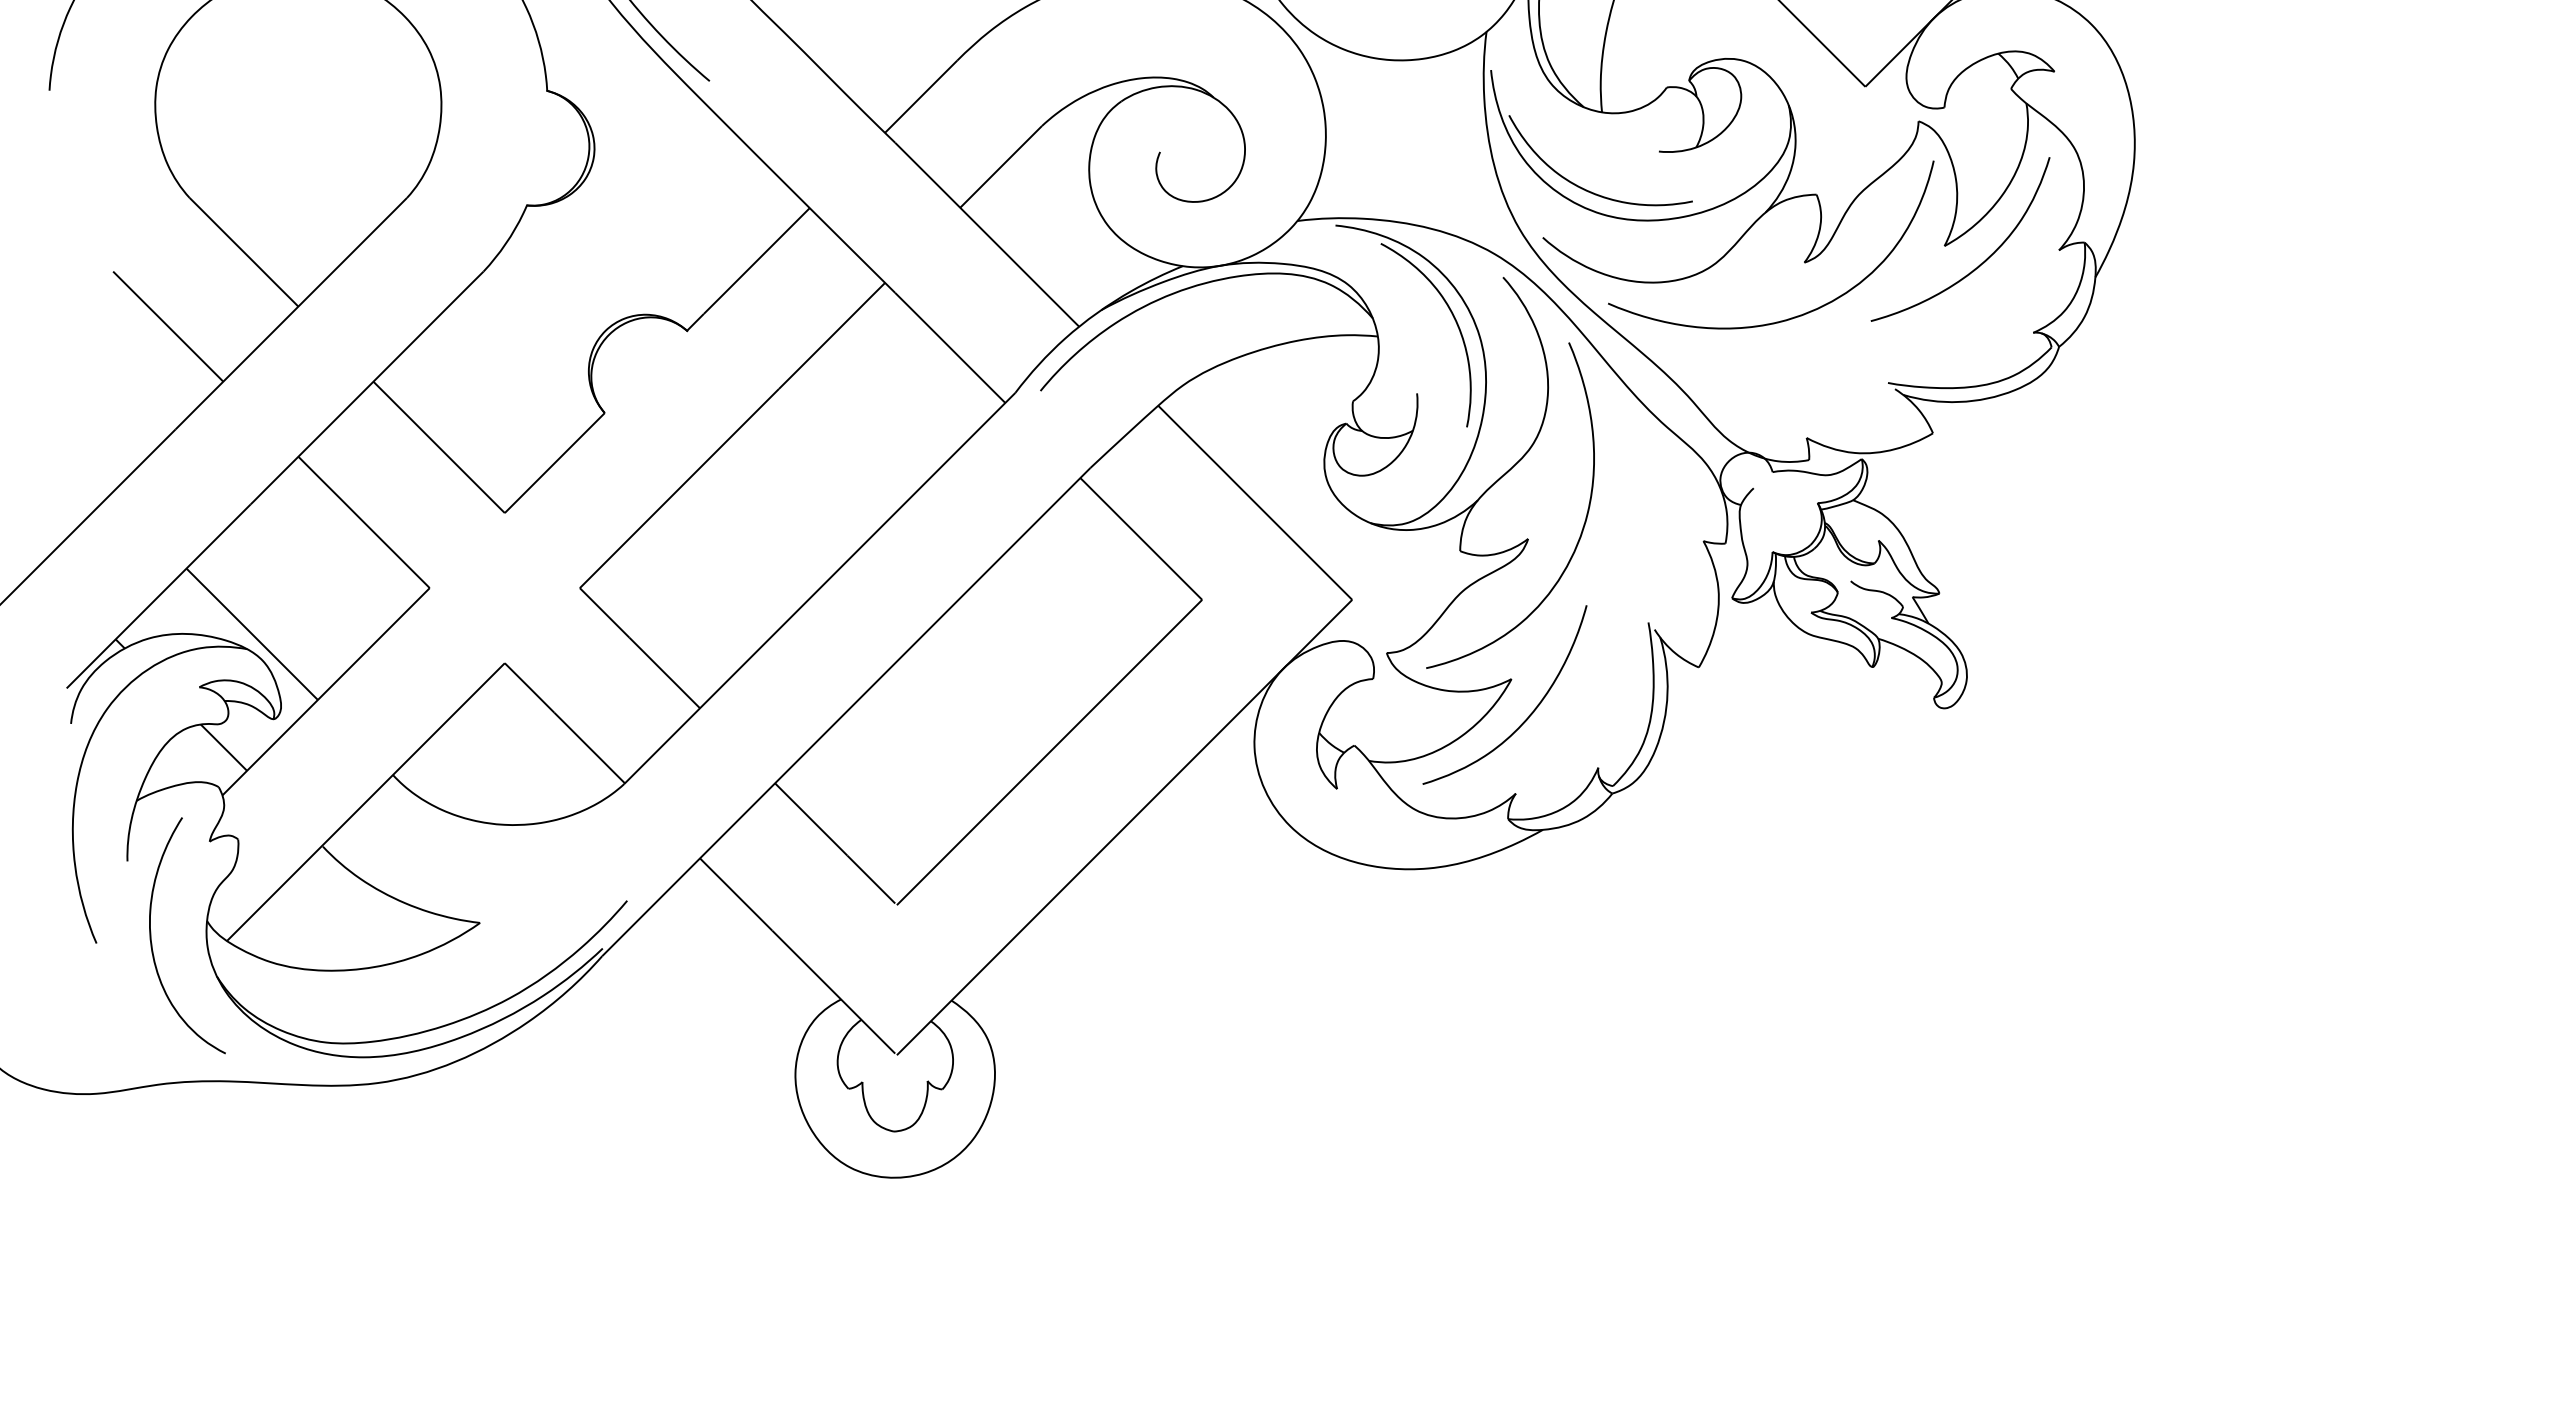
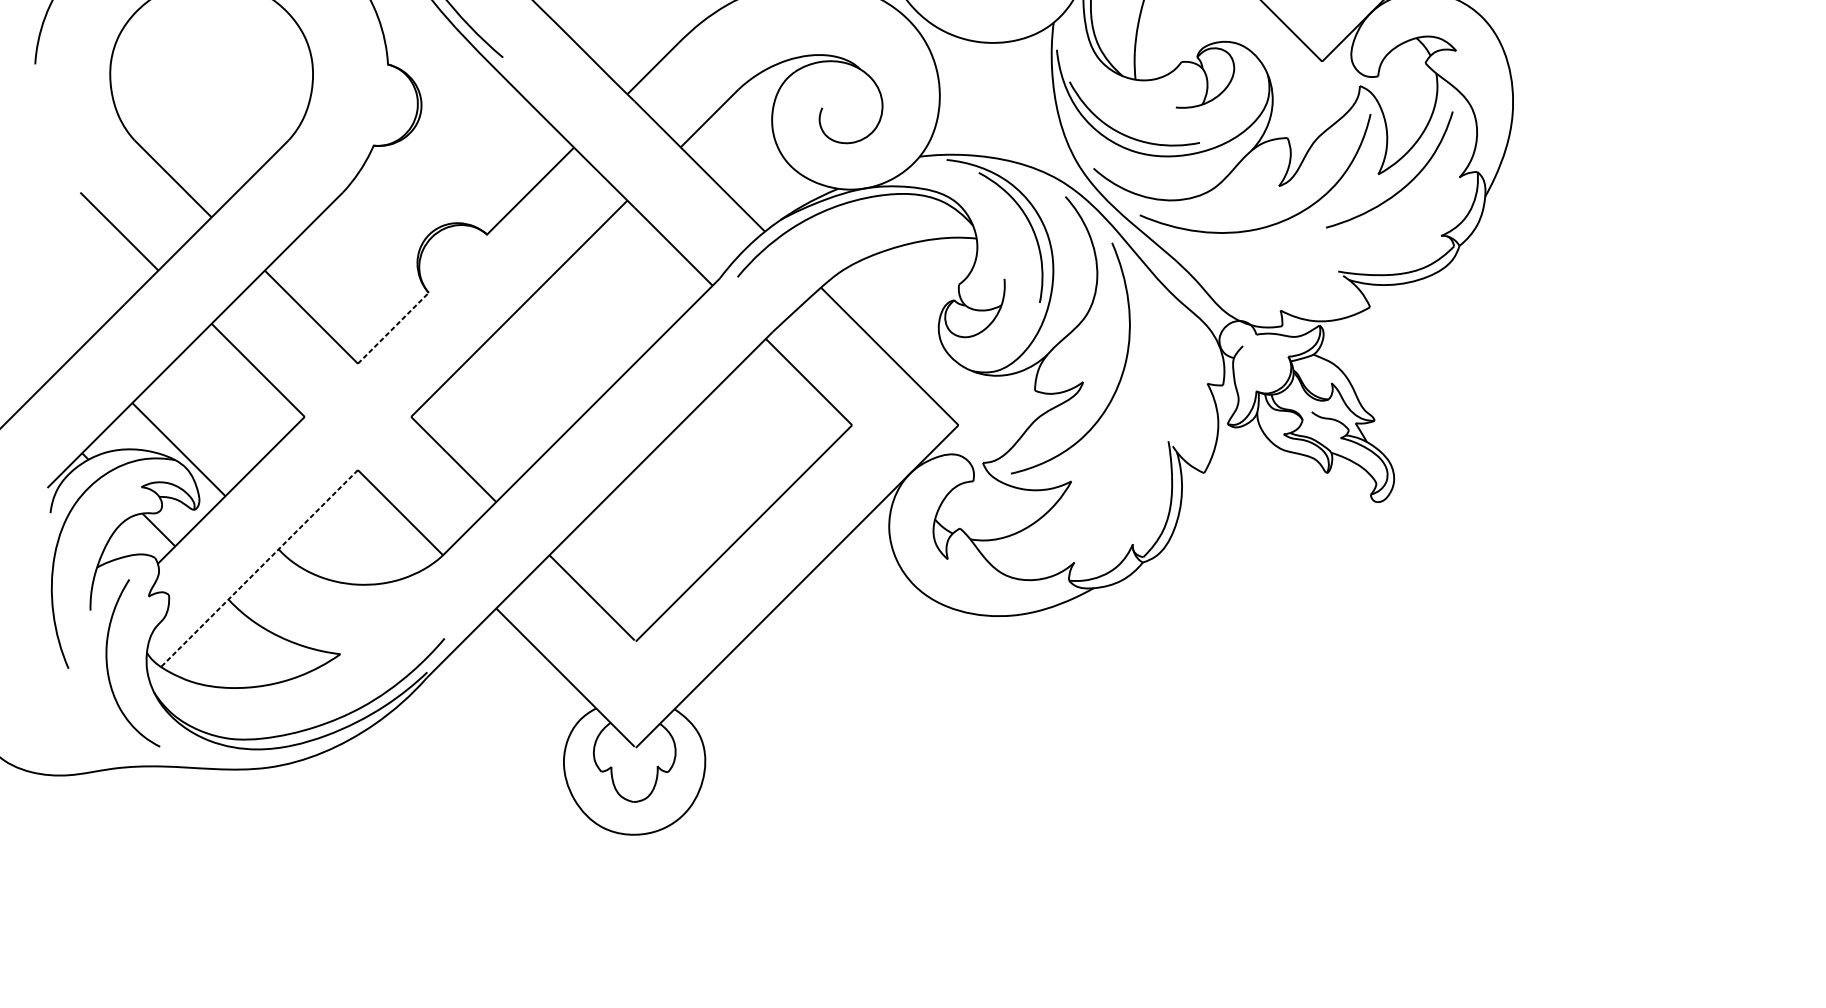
line: (554, 463) -> (393, 328), solid -> dashed
curve: (1529, 714) -> (1084, 506), removed
line: (365, 802) -> (259, 568), solid -> dashed

